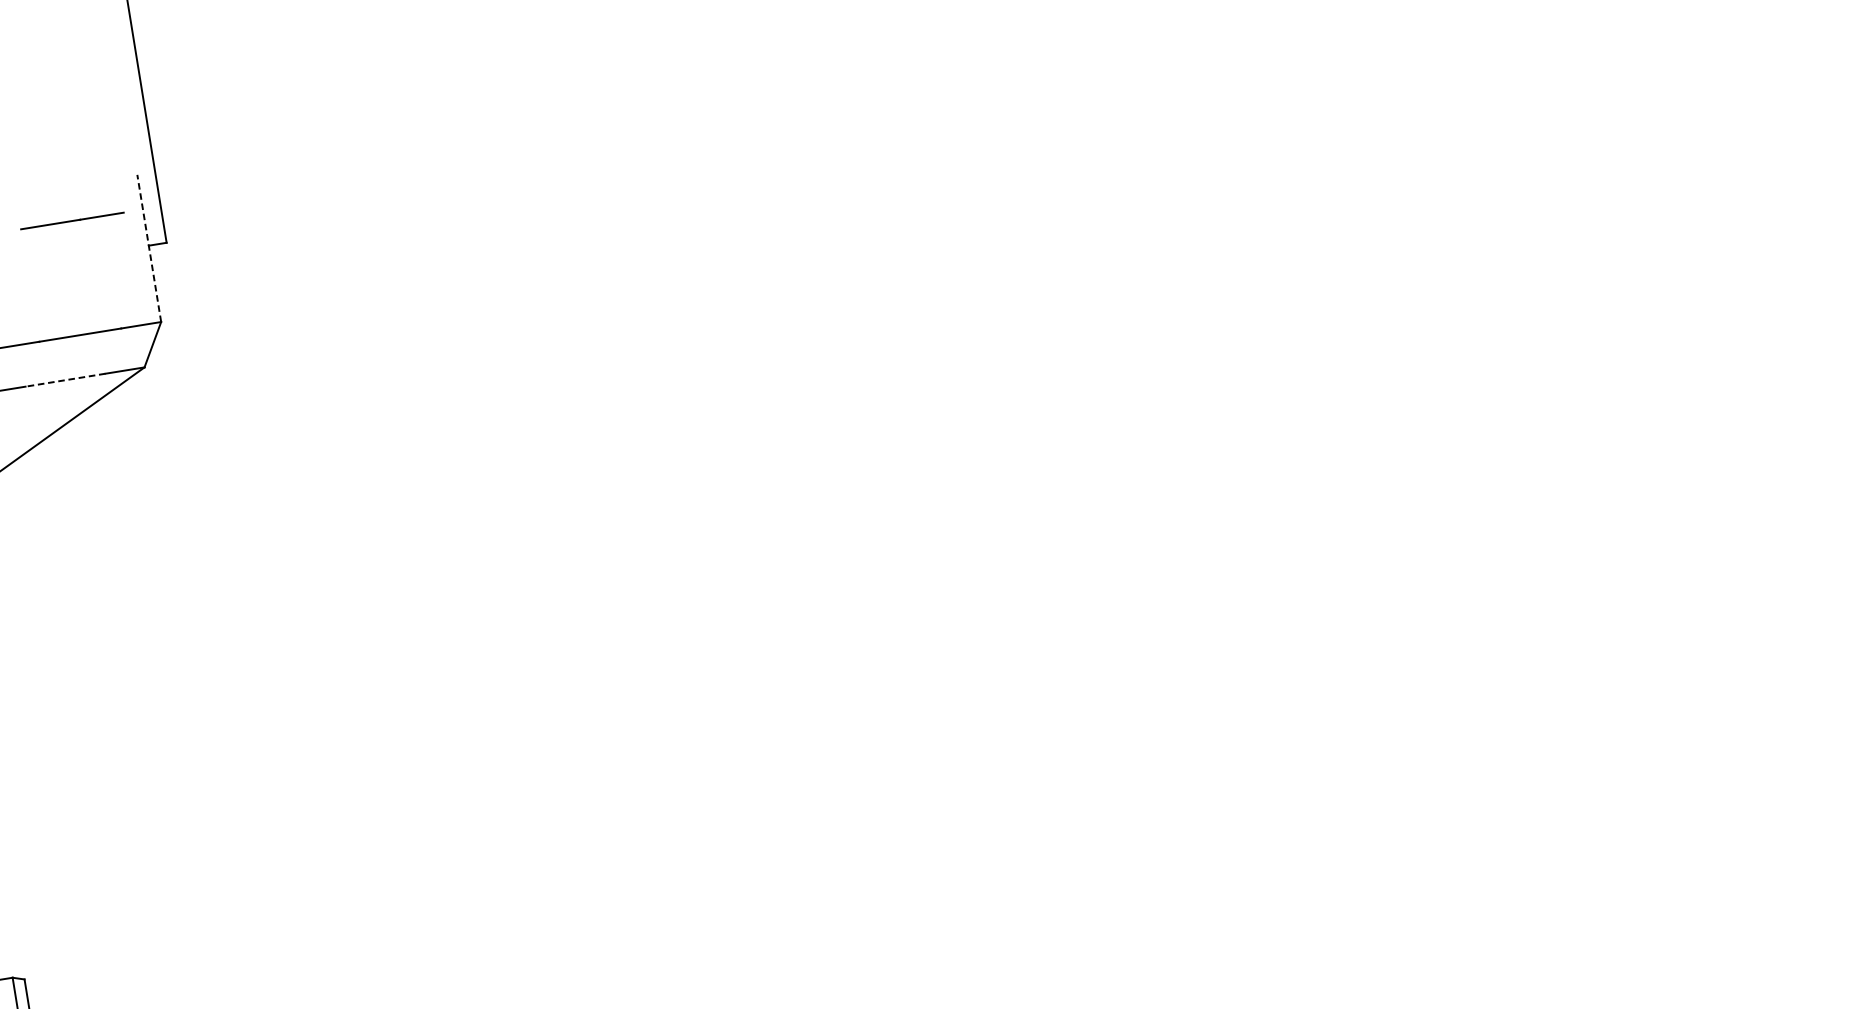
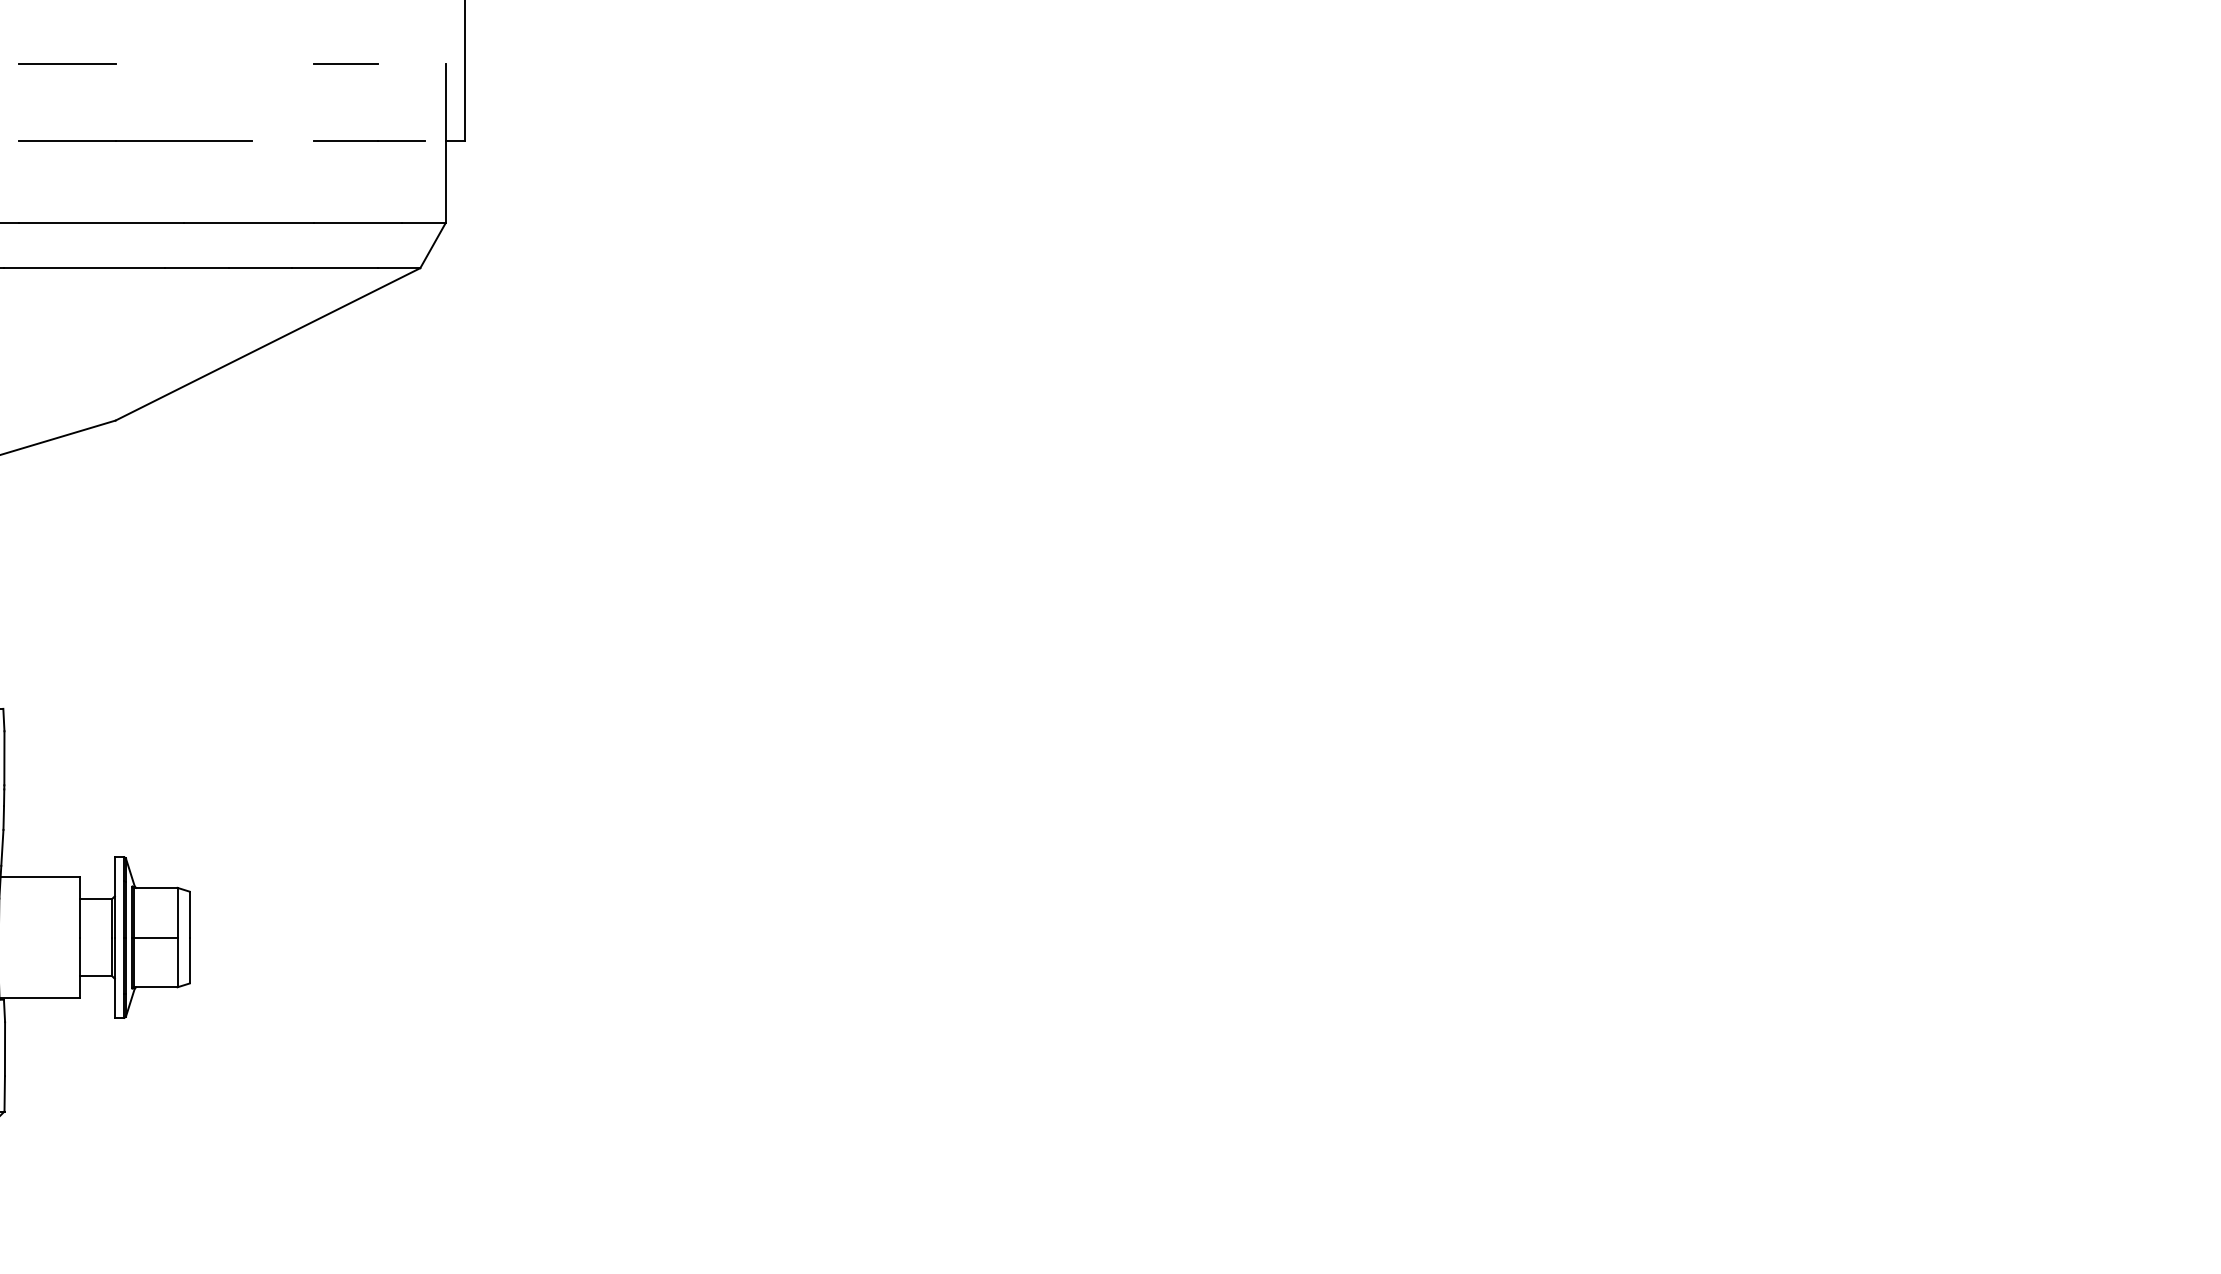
line: (44, 189) -> (345, 64), added
line: (72, 220) -> (369, 140), moved
line: (149, 248) -> (445, 143), dashed -> solid
line: (65, 380) -> (334, 268), dashed -> solid

